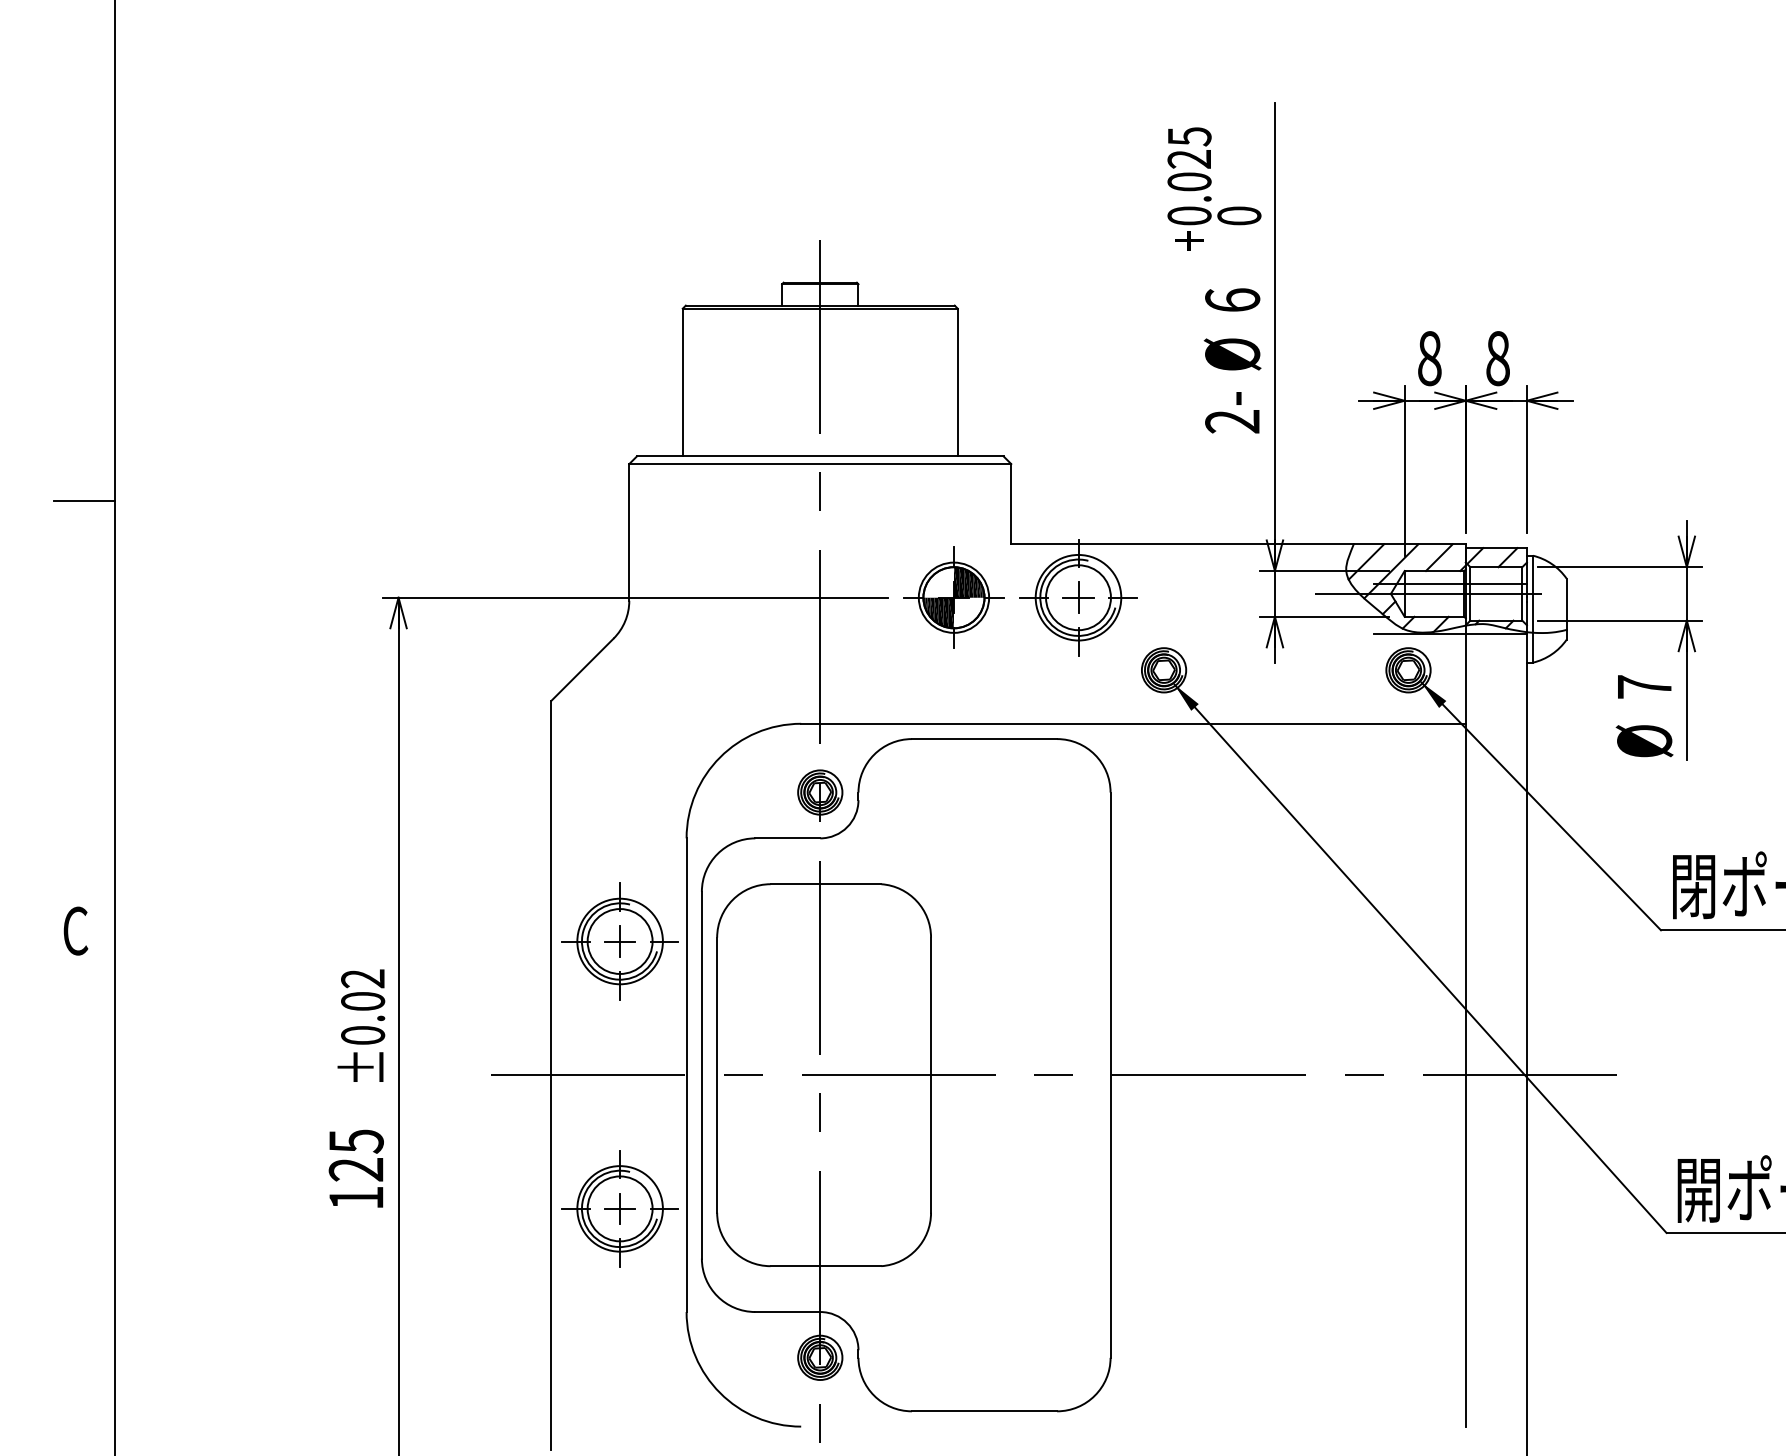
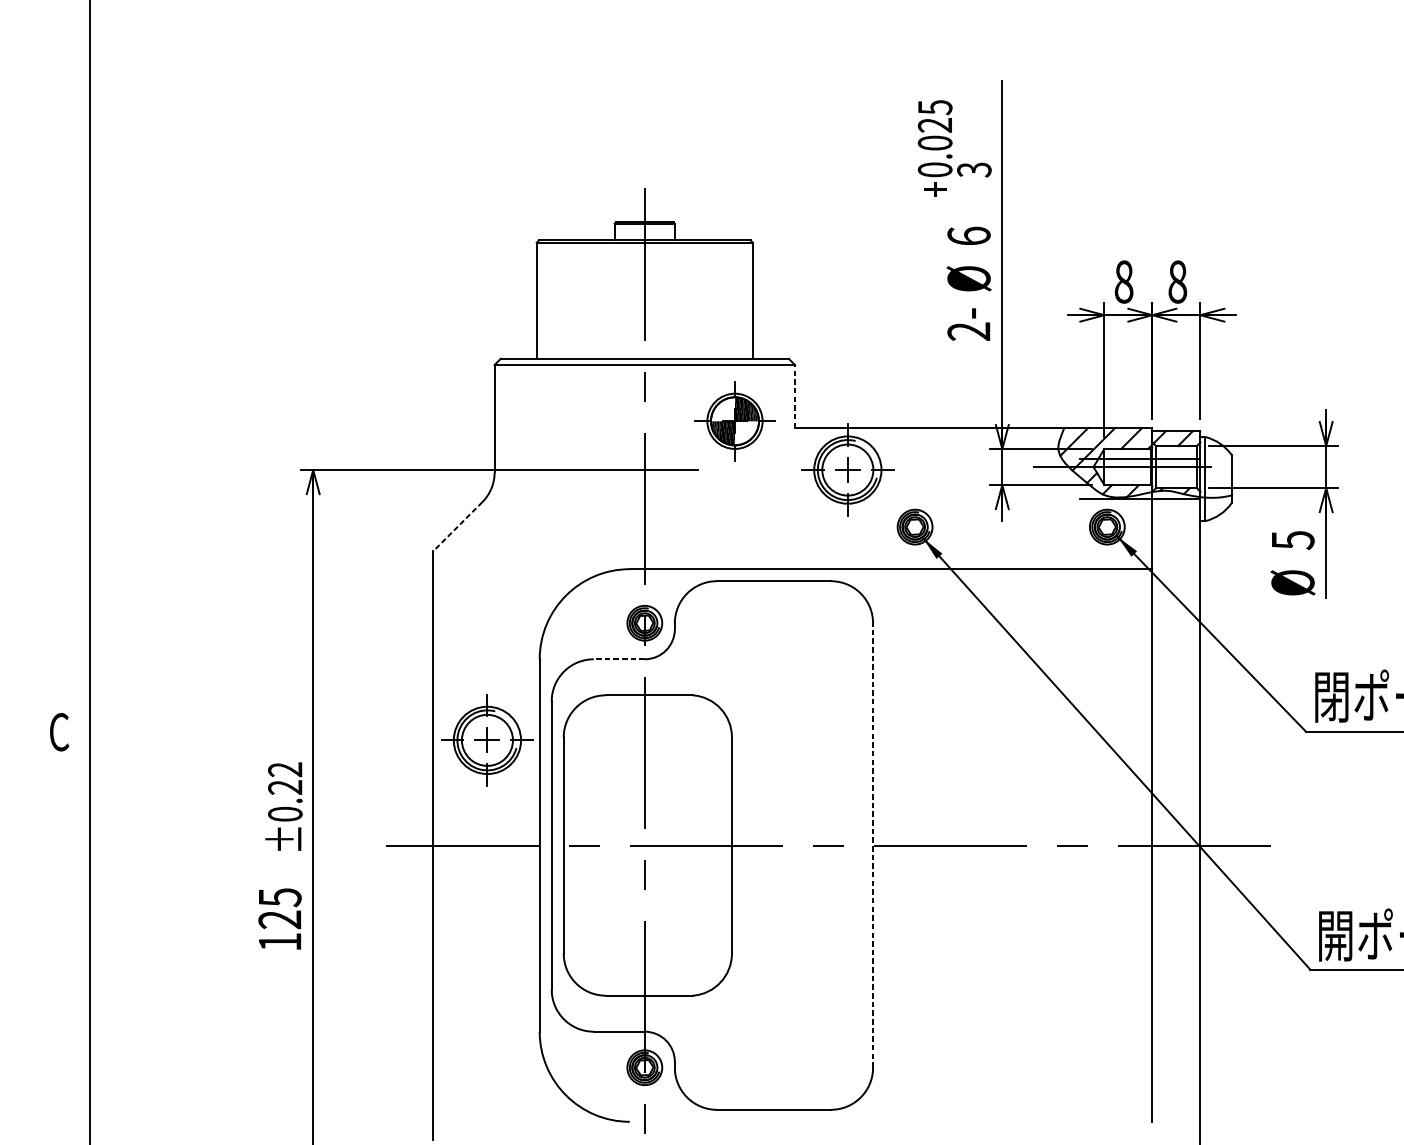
text: (1239, 215) -> (974, 169), 0 -> 3
line: (83, 500) -> (65, 393), removed
line: (1011, 503) -> (795, 395), solid -> dashed
part: (953, 597) -> (734, 421), moved
line: (582, 670) -> (457, 527), solid -> dashed
text: (1645, 687) -> (1293, 540), 7 -> 5
line: (787, 838) -> (619, 659), solid -> dashed
text: (363, 1001) -> (285, 787), ±0.02 -> ±0.22
line: (1110, 1075) -> (873, 845), solid -> dashed
part: (619, 1208) -> (486, 950), removed

